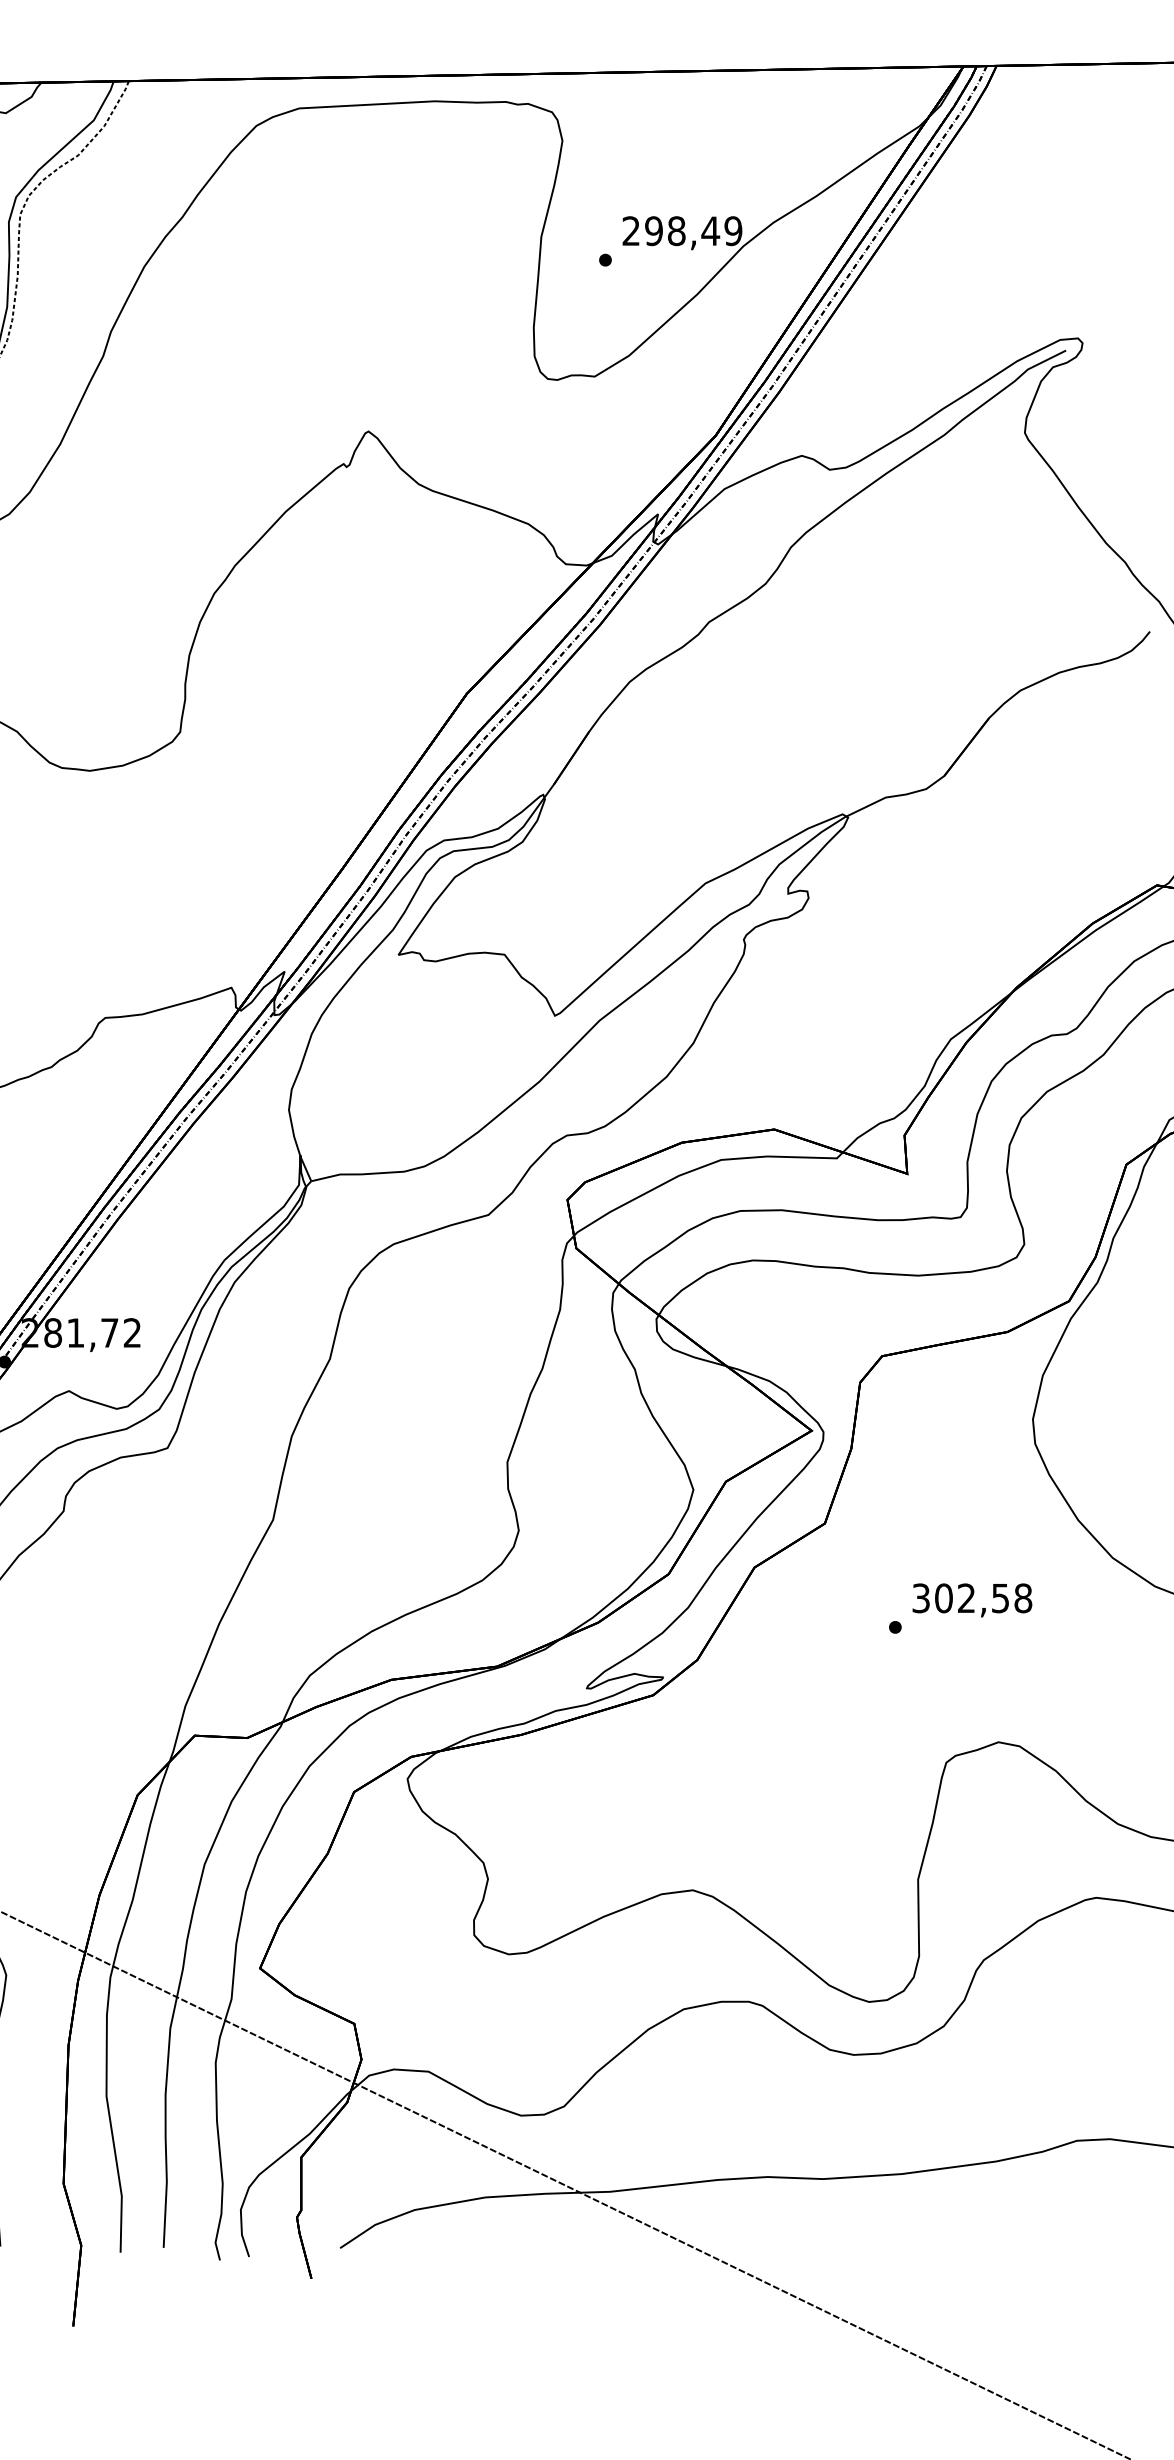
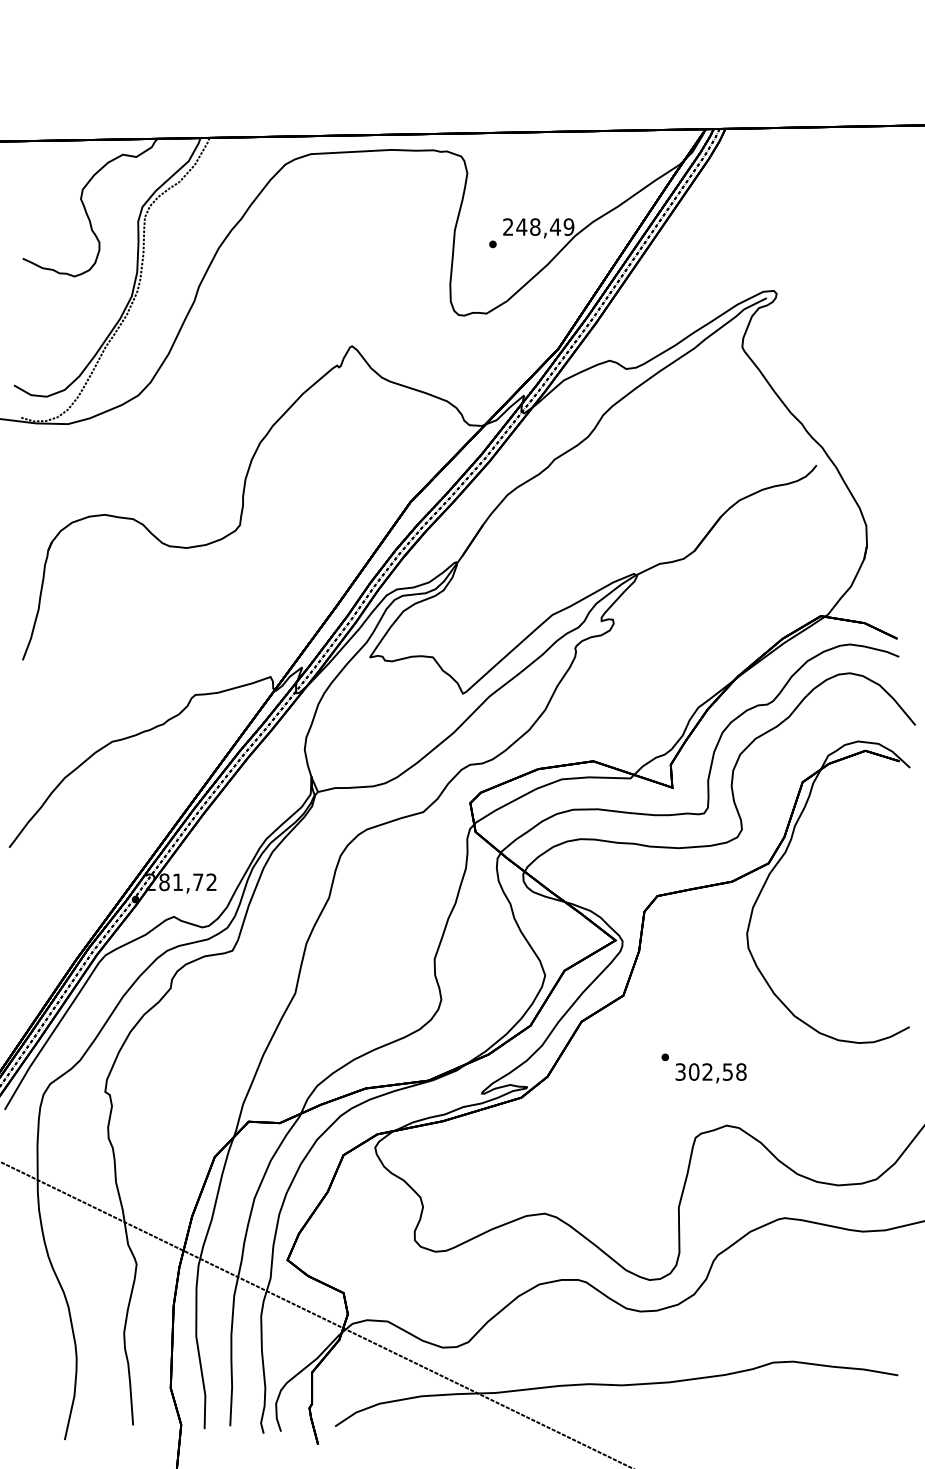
text: (653, 230) -> (521, 226), 298,49 -> 248,49
text: (971, 1600) -> (710, 1073), moved

